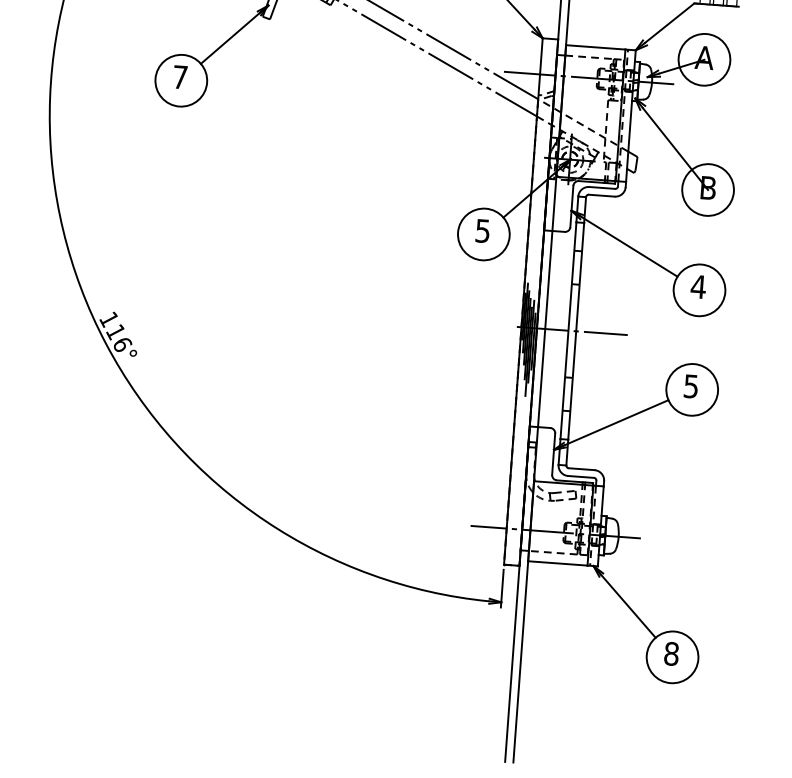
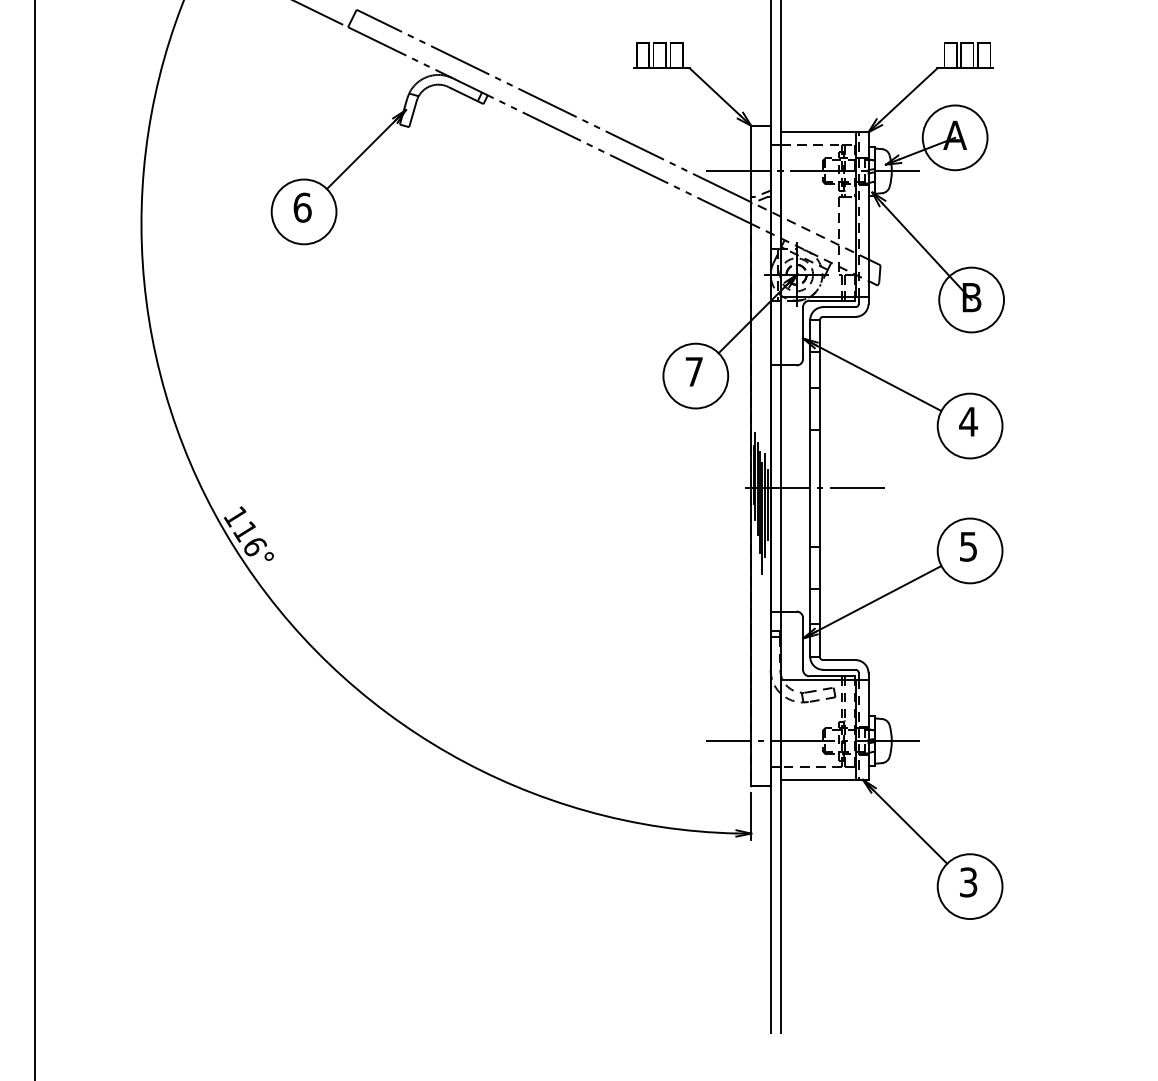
text: (180, 77) -> (302, 207), 7 -> 6
text: (482, 230) -> (693, 371), 5 -> 7
text: (671, 653) -> (968, 882), 8 -> 3

